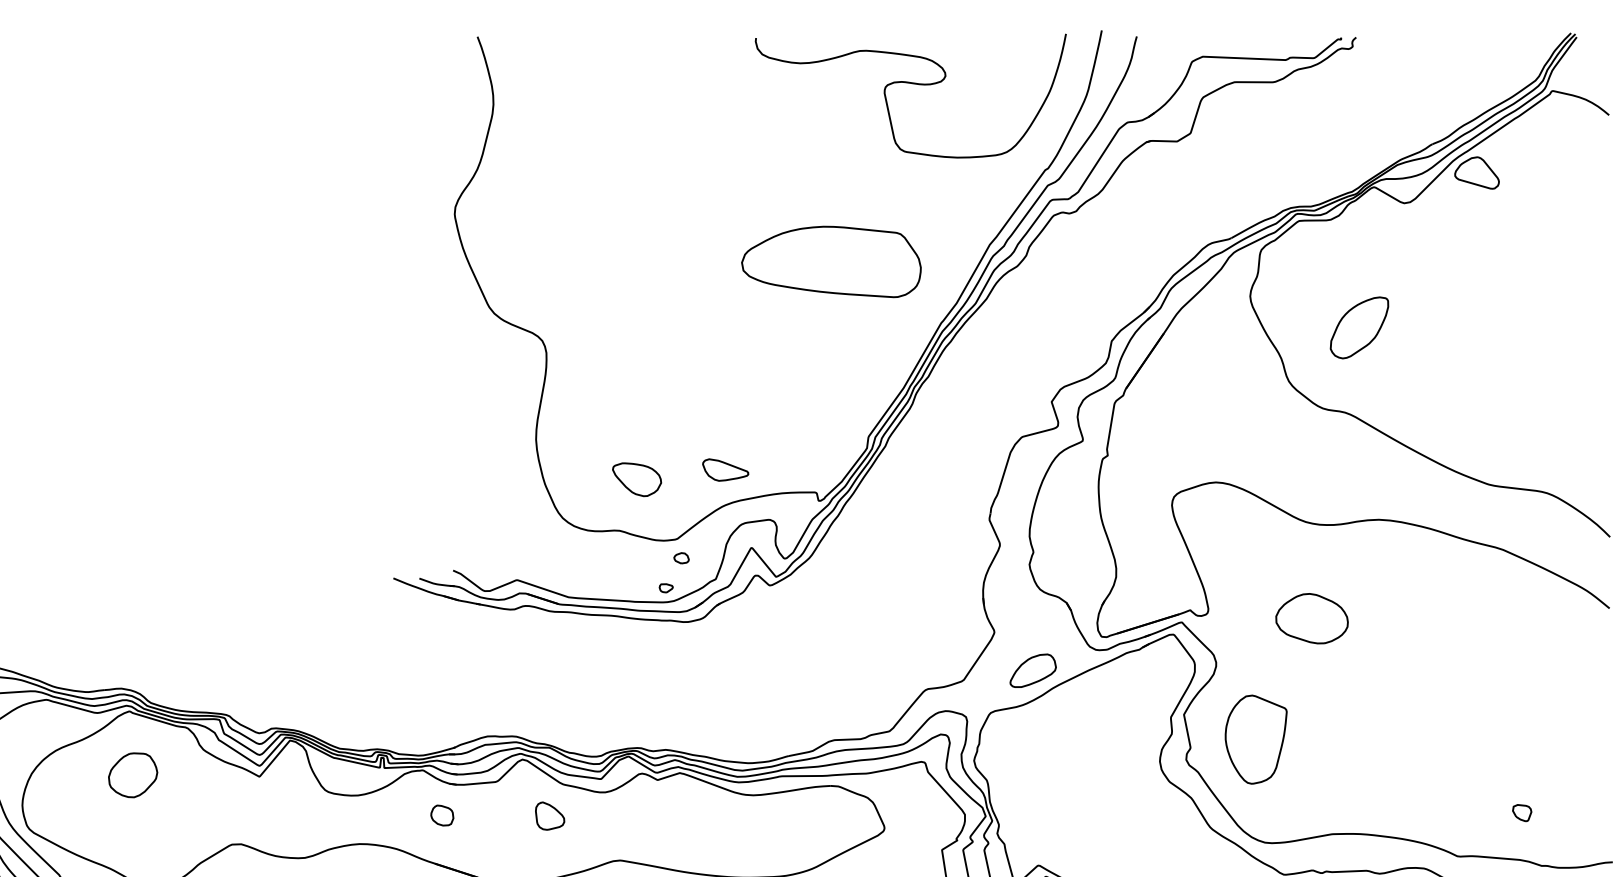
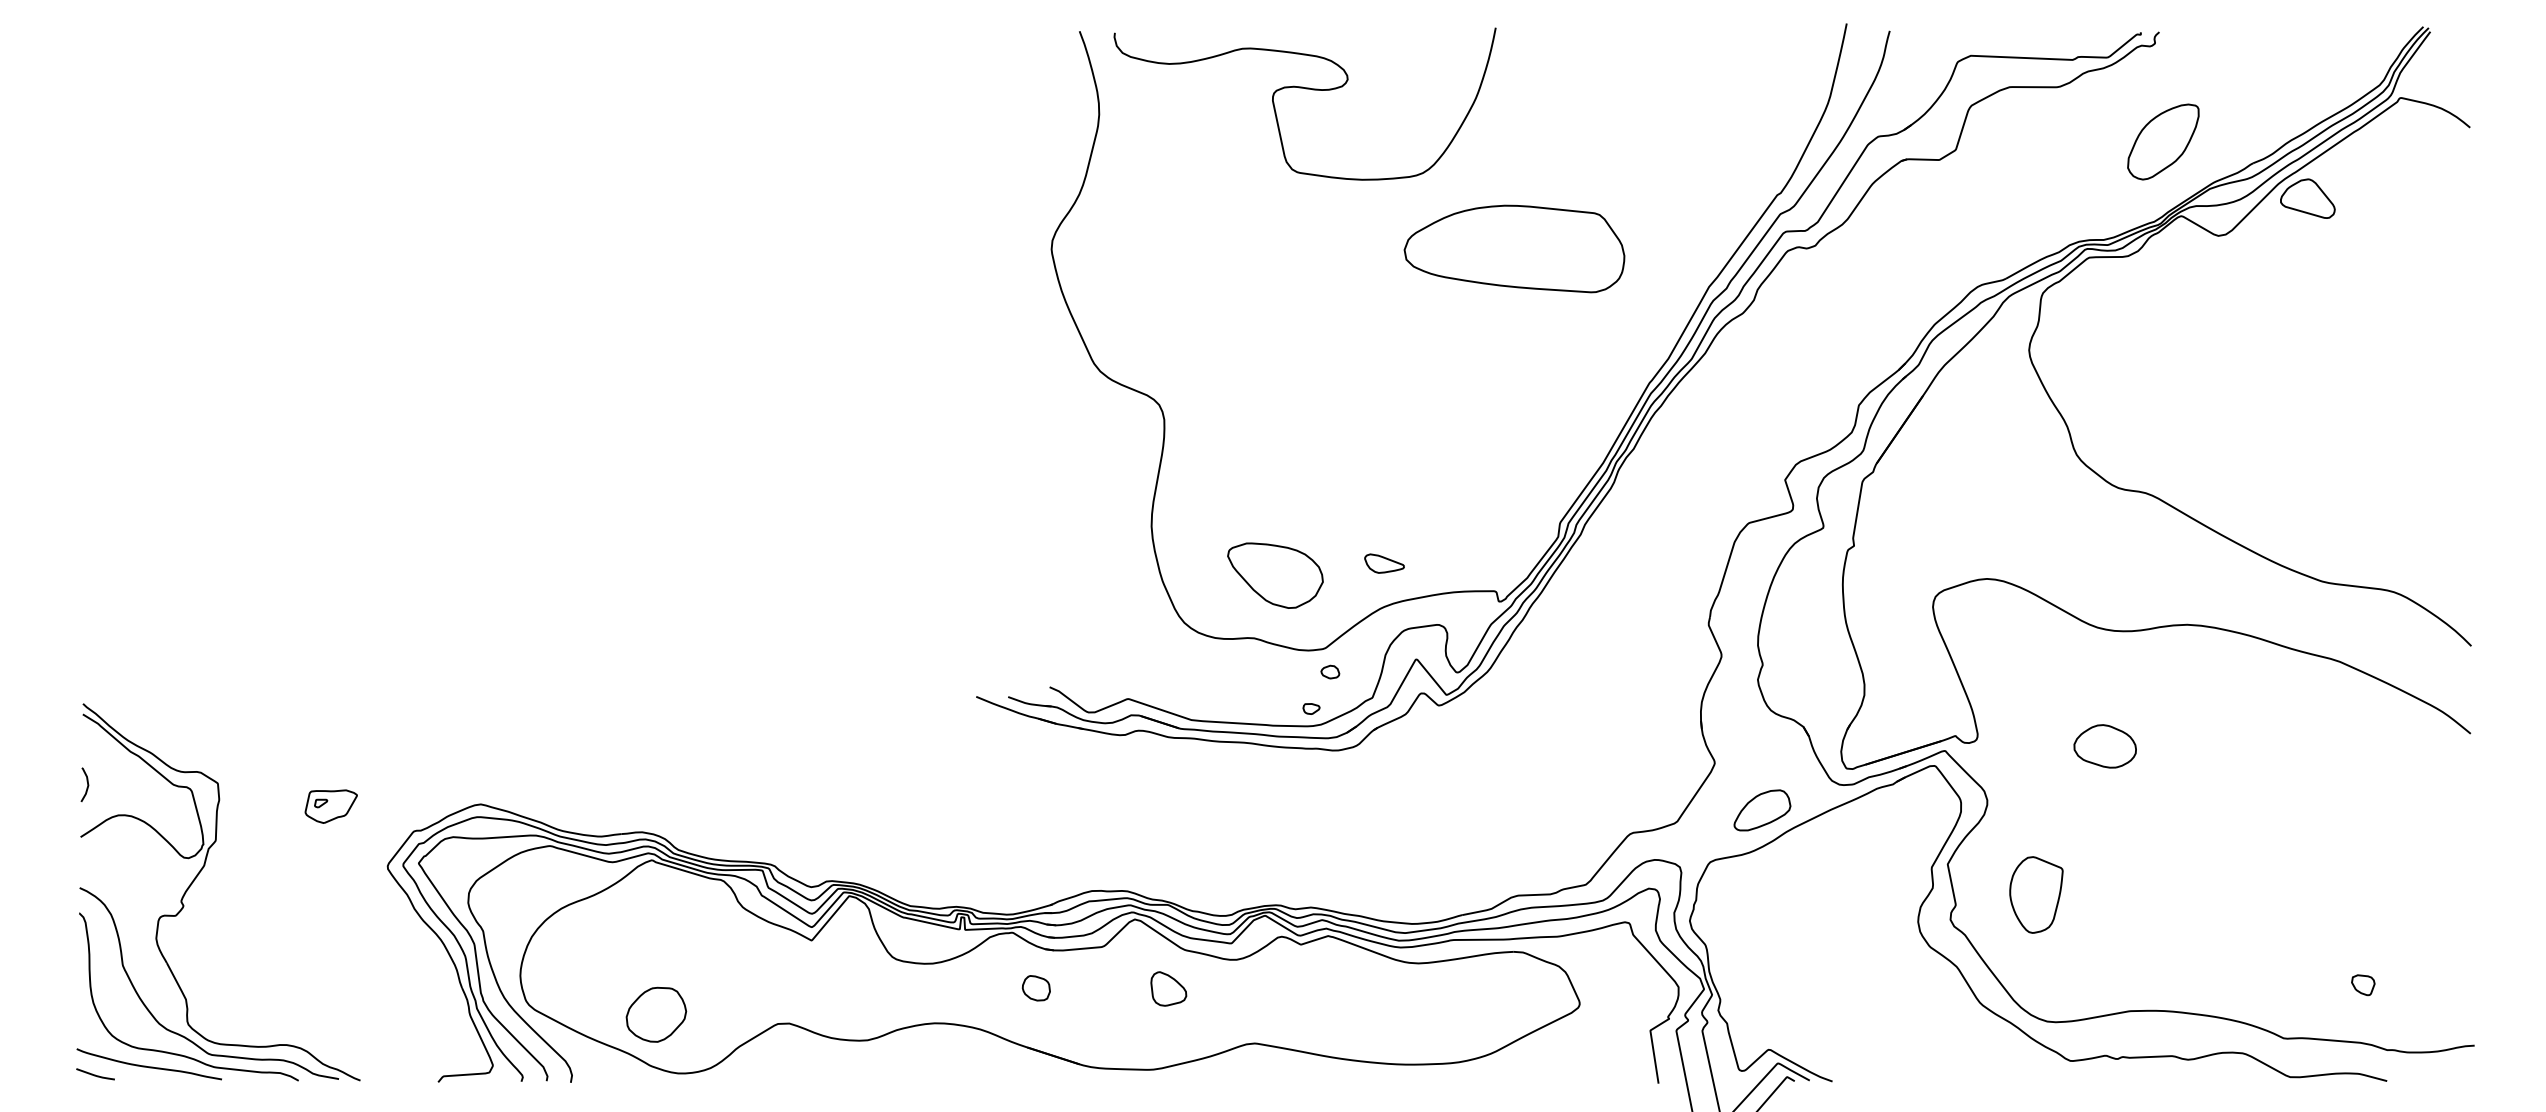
curve: (911, 84) -> (1305, 89), moved
part: (831, 261) -> (1514, 248), moved
part: (1359, 327) -> (2163, 141), moved
part: (725, 469) -> (1384, 563), size x0.7
part: (636, 479) -> (1275, 575), size x1.6
part: (1312, 618) -> (2105, 746), size x0.7
part: (1256, 739) -> (2036, 894), size x0.7
part: (133, 775) -> (656, 1014), moved

